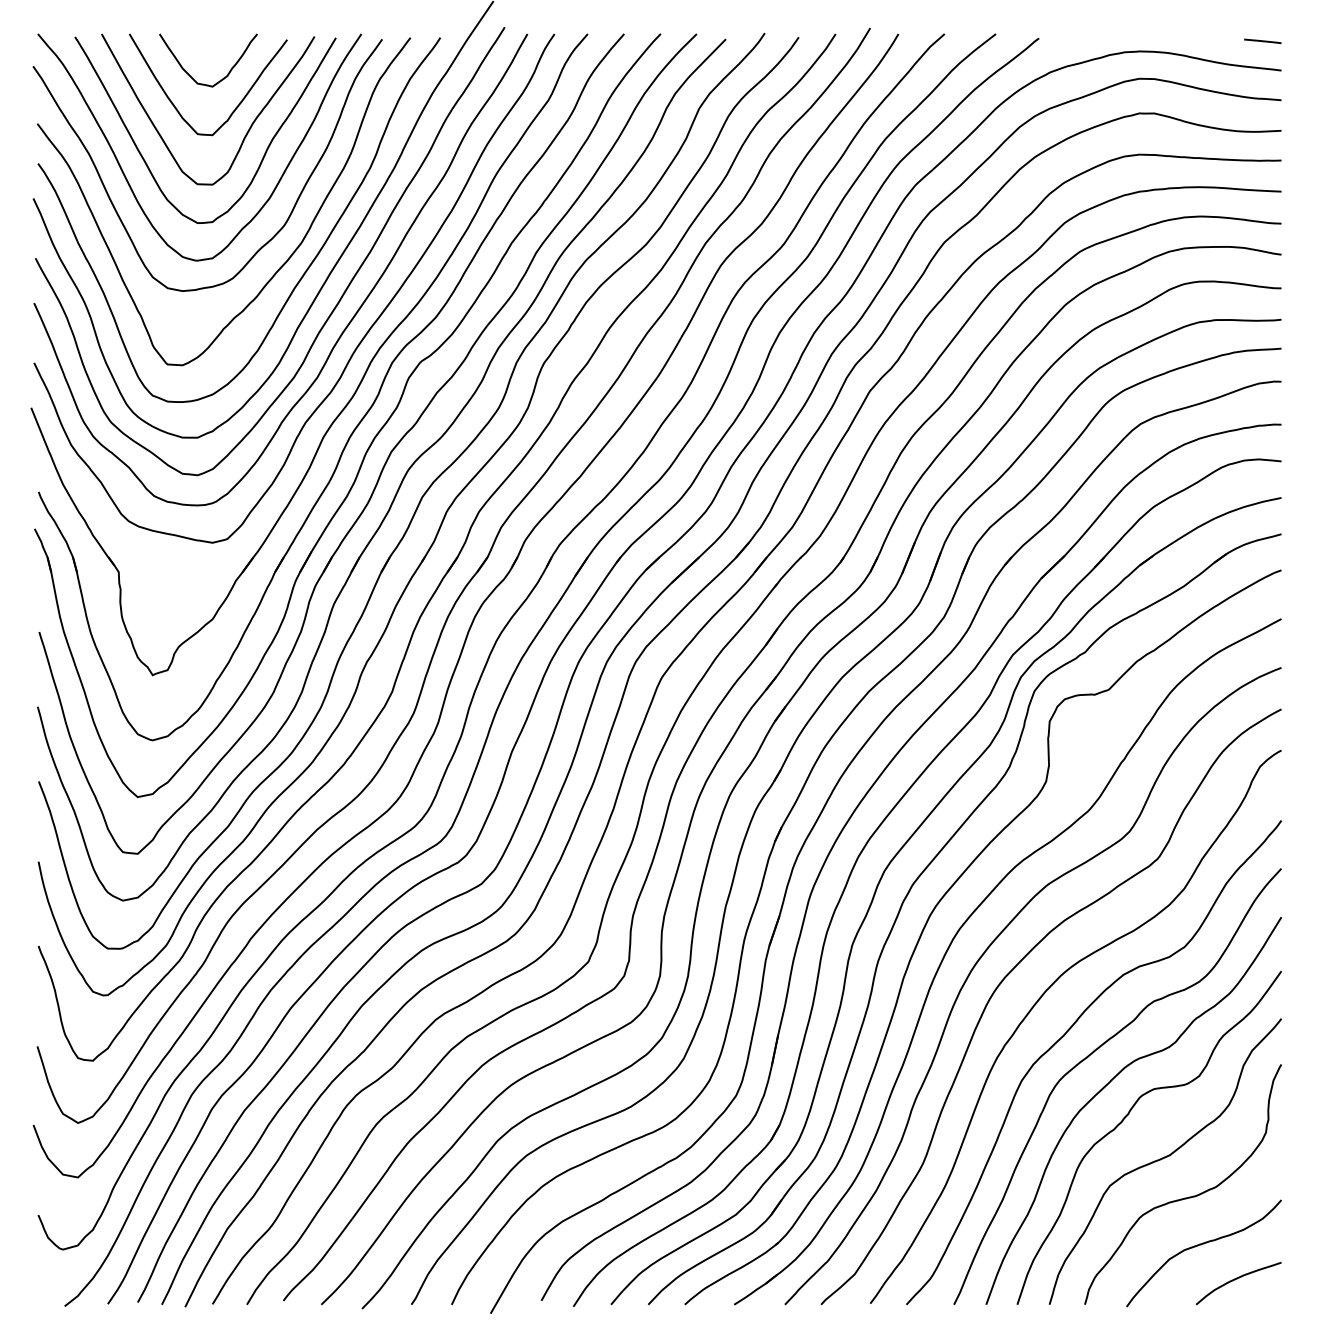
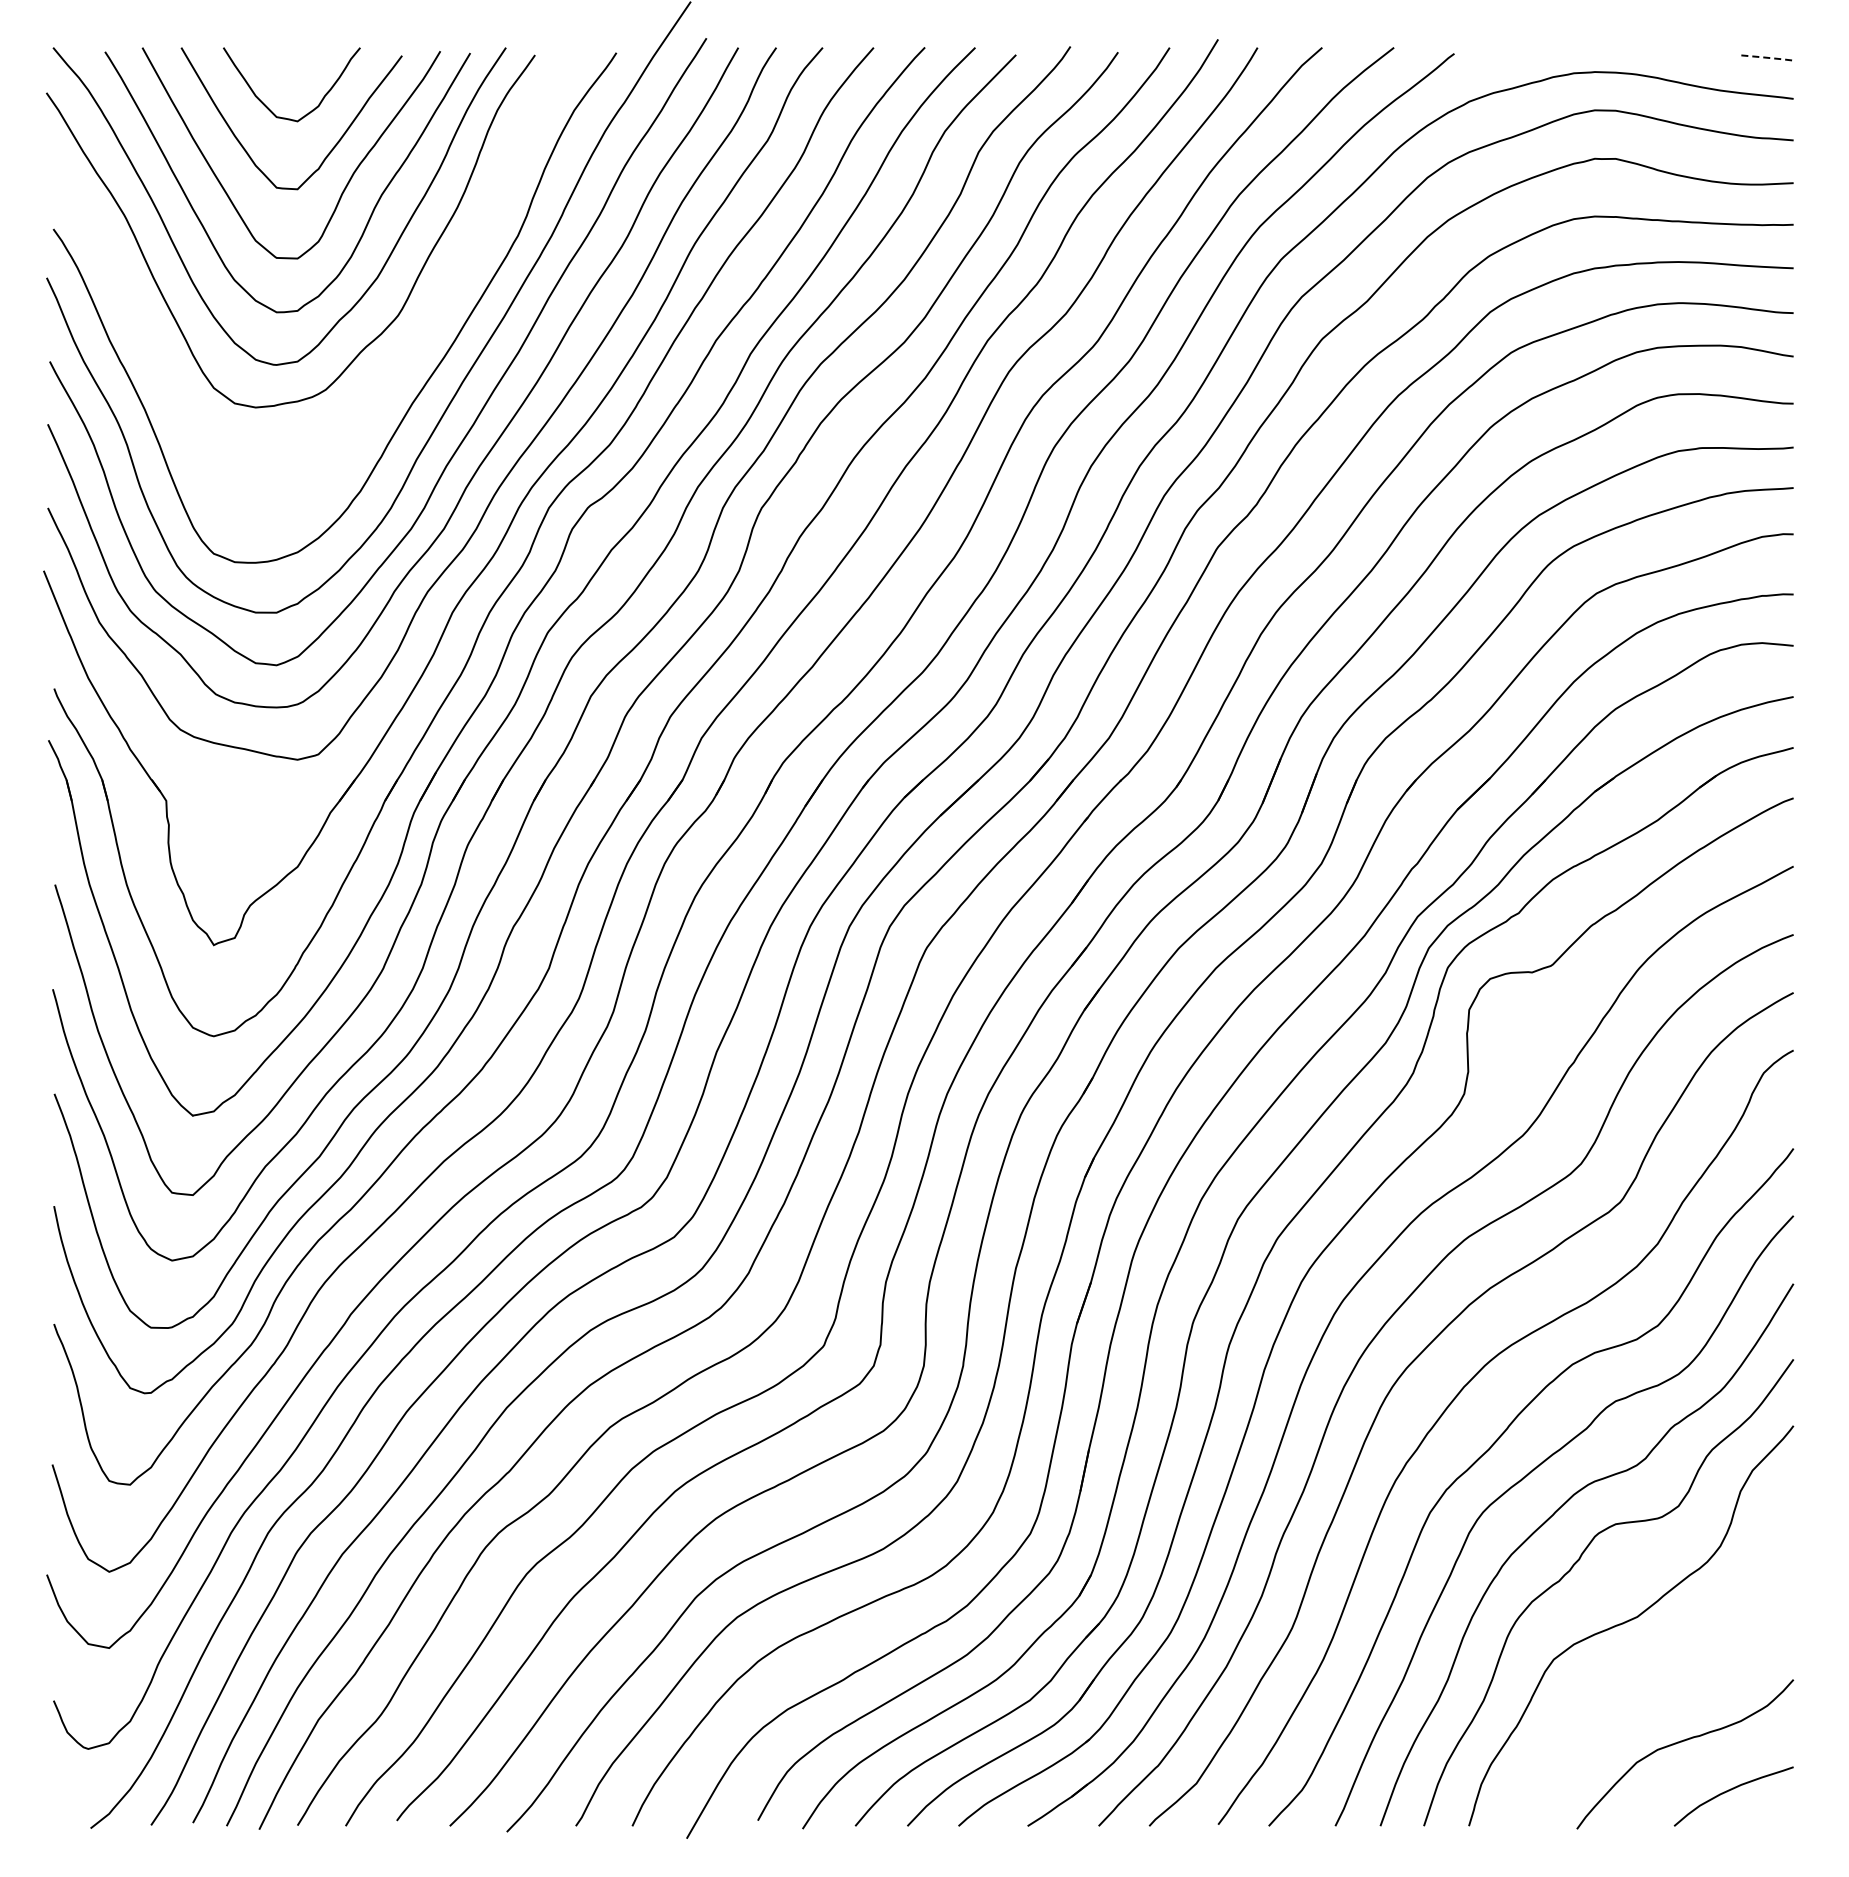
line: (1262, 41) -> (1767, 57), solid -> dashed
curve: (291, 254) -> (407, 356), removed
curve: (1184, 1197) -> (1658, 1676), removed

